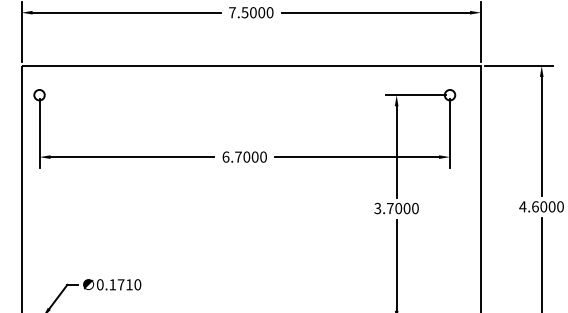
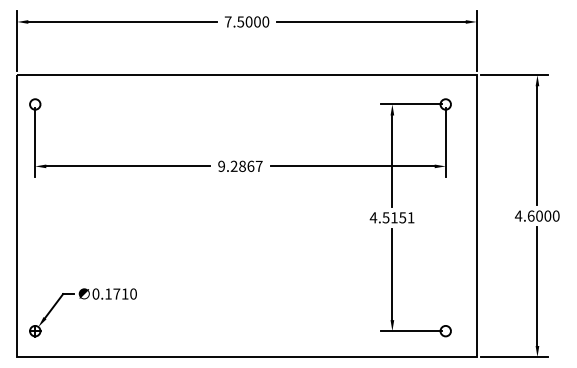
text: (244, 156) -> (240, 165), 6.7000 -> 9.2867
text: (395, 208) -> (391, 217), 3.7000 -> 4.5151

